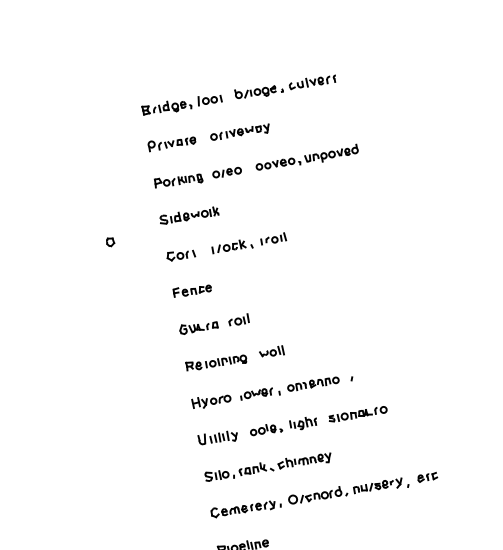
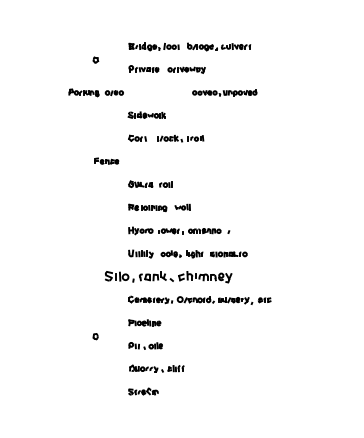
part: (196, 177) -> (95, 92), moved
part: (109, 241) -> (95, 59), moved
part: (191, 289) -> (106, 160), moved
part: (268, 467) -> (168, 277), size x1.6

